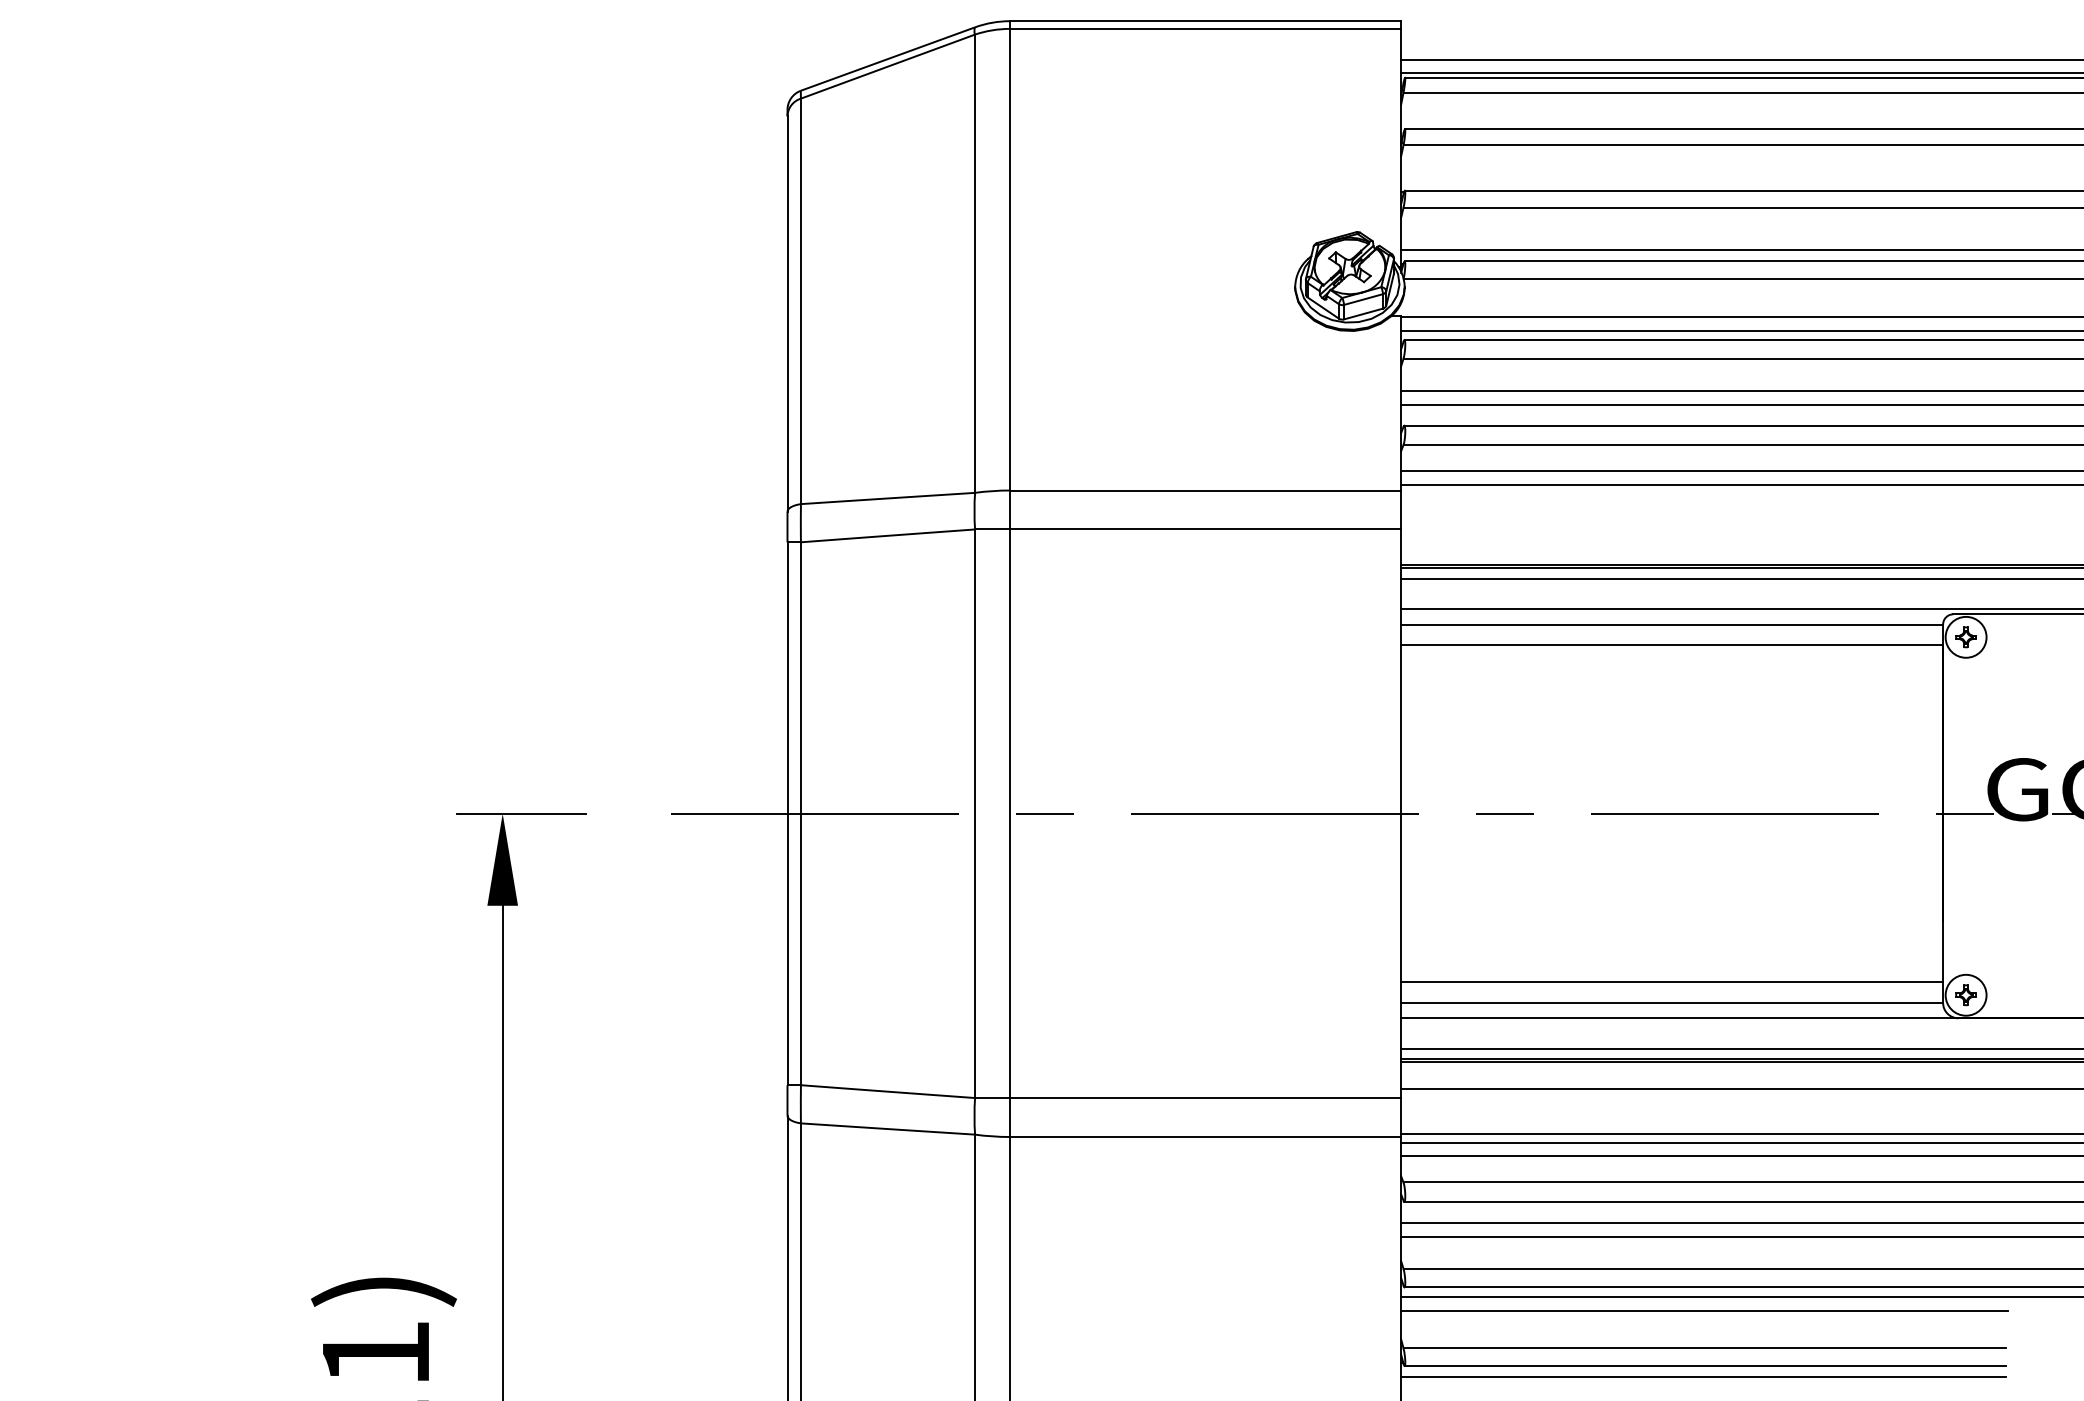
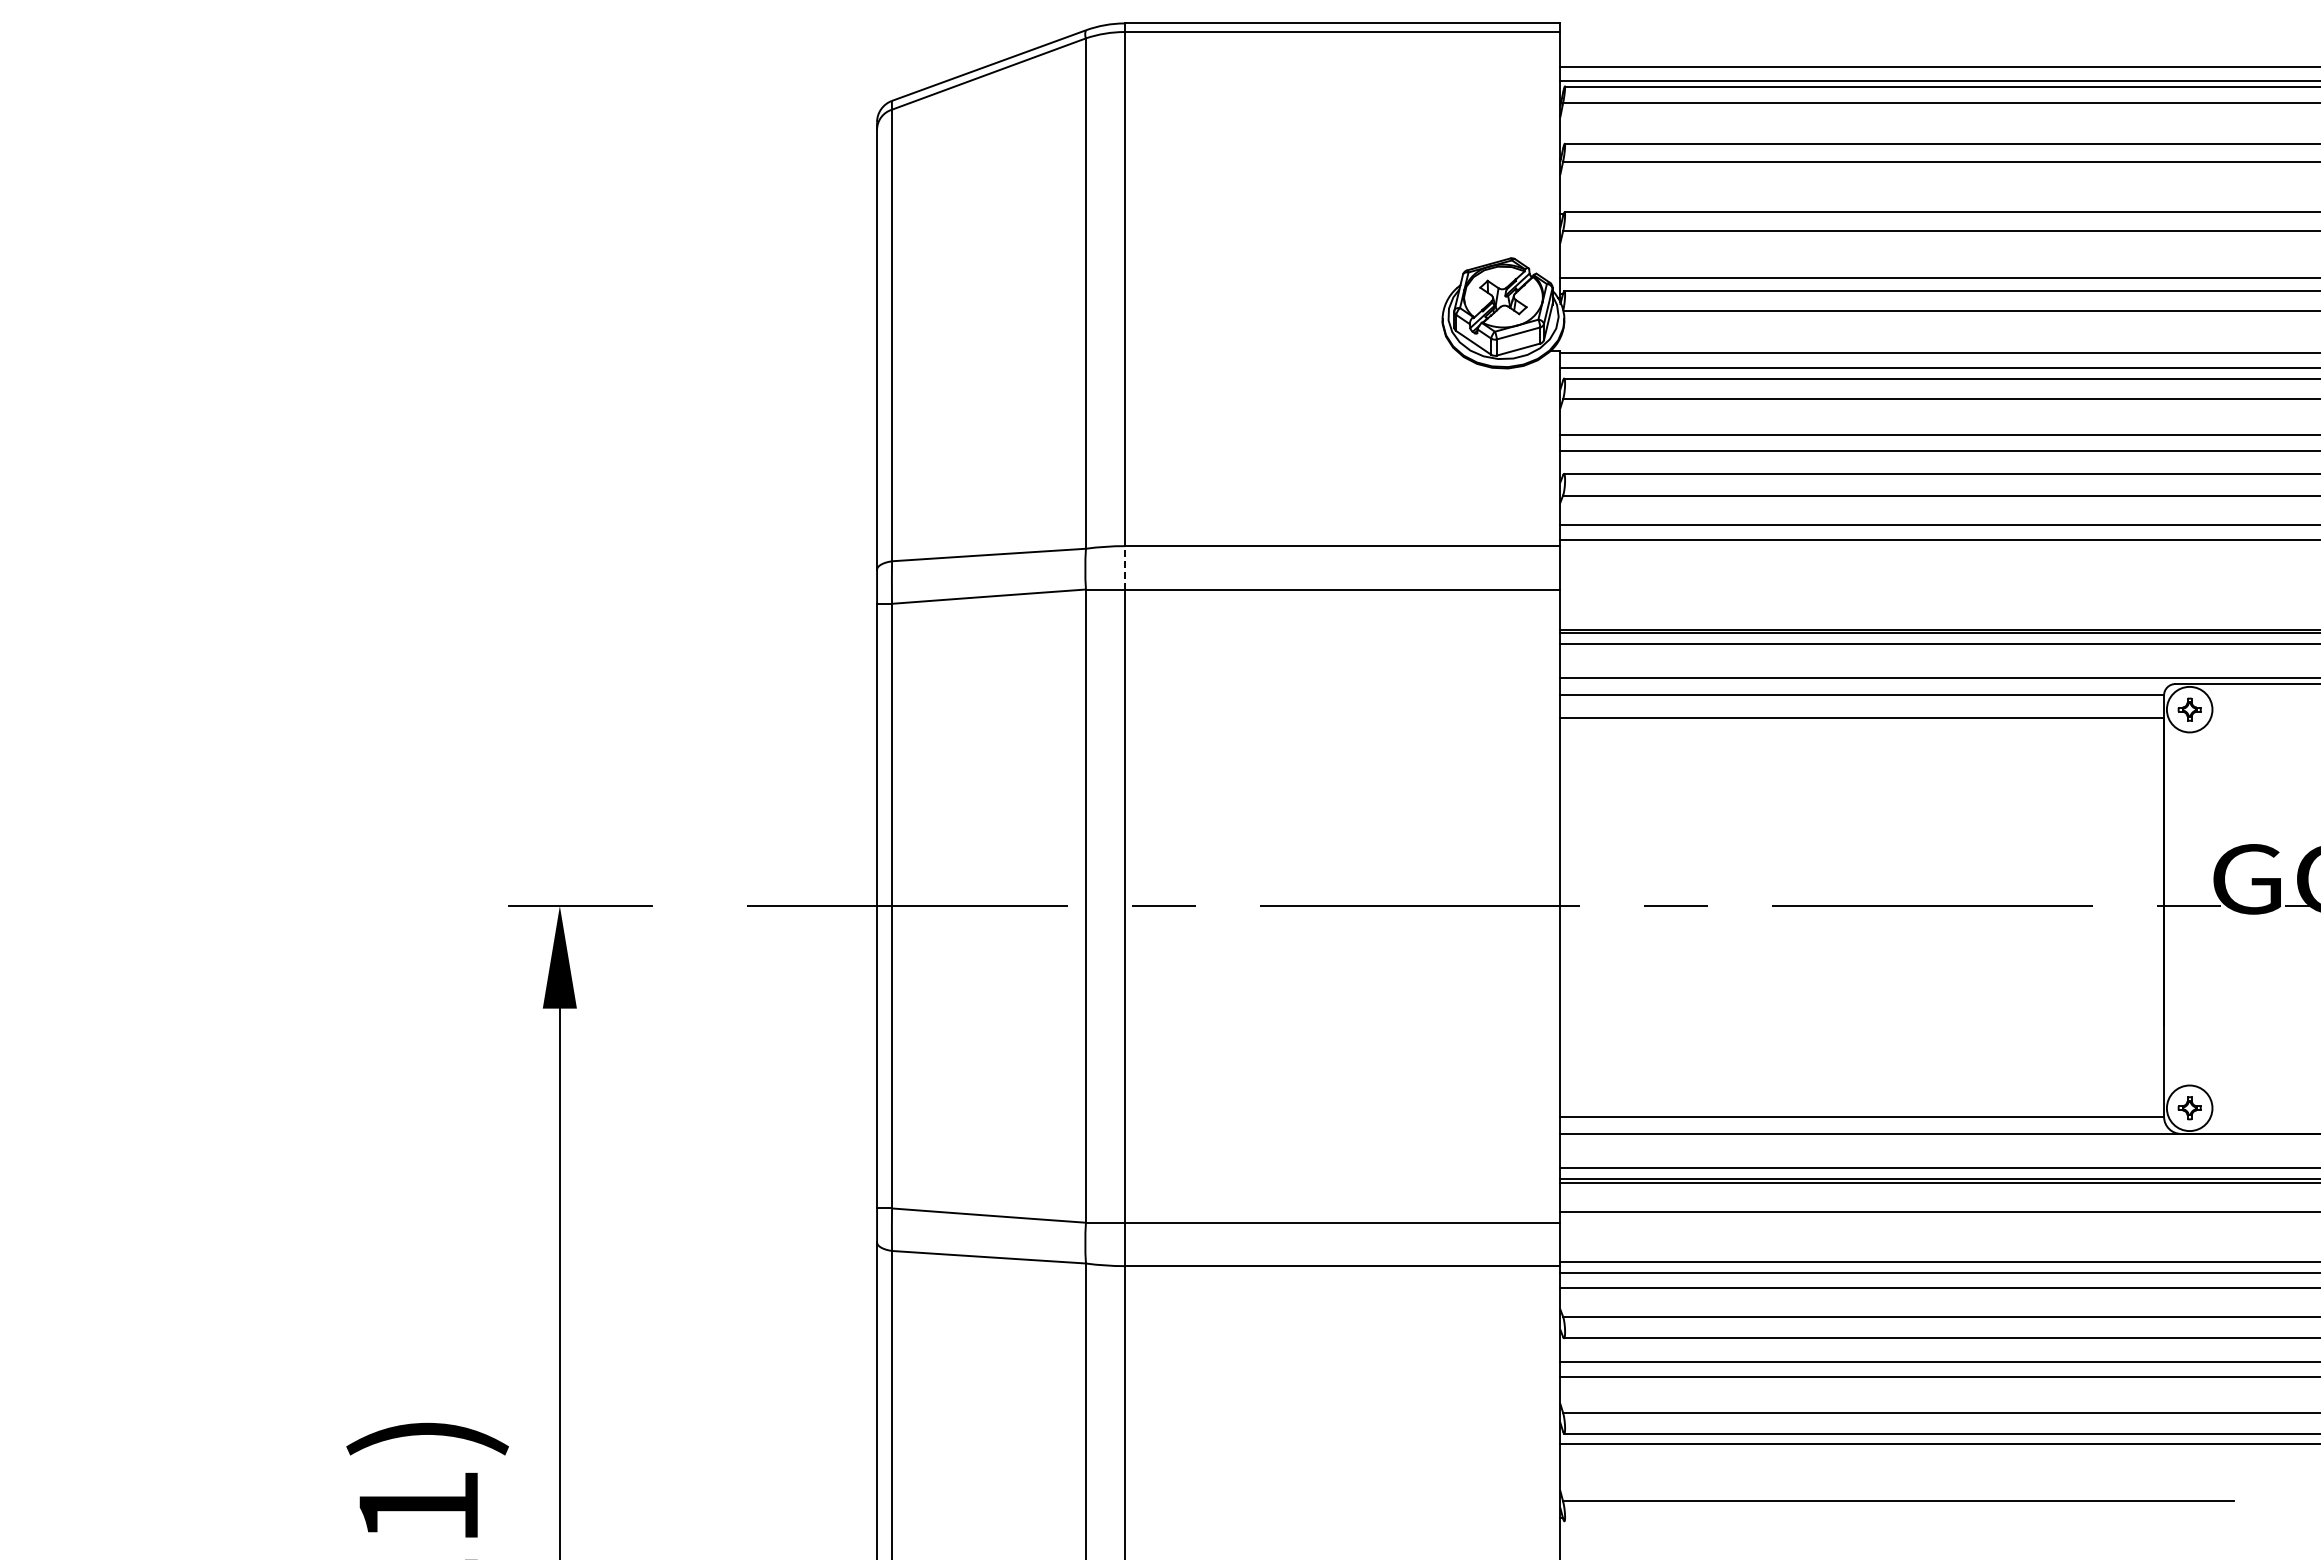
line: (1009, 509) -> (1124, 567), solid -> dashed
line: (1672, 982) -> (1862, 1094), removed
line: (1703, 1310) -> (1897, 1459), removed
line: (1704, 1366) -> (1898, 1521), removed
line: (1702, 1377) -> (1896, 1533), removed

